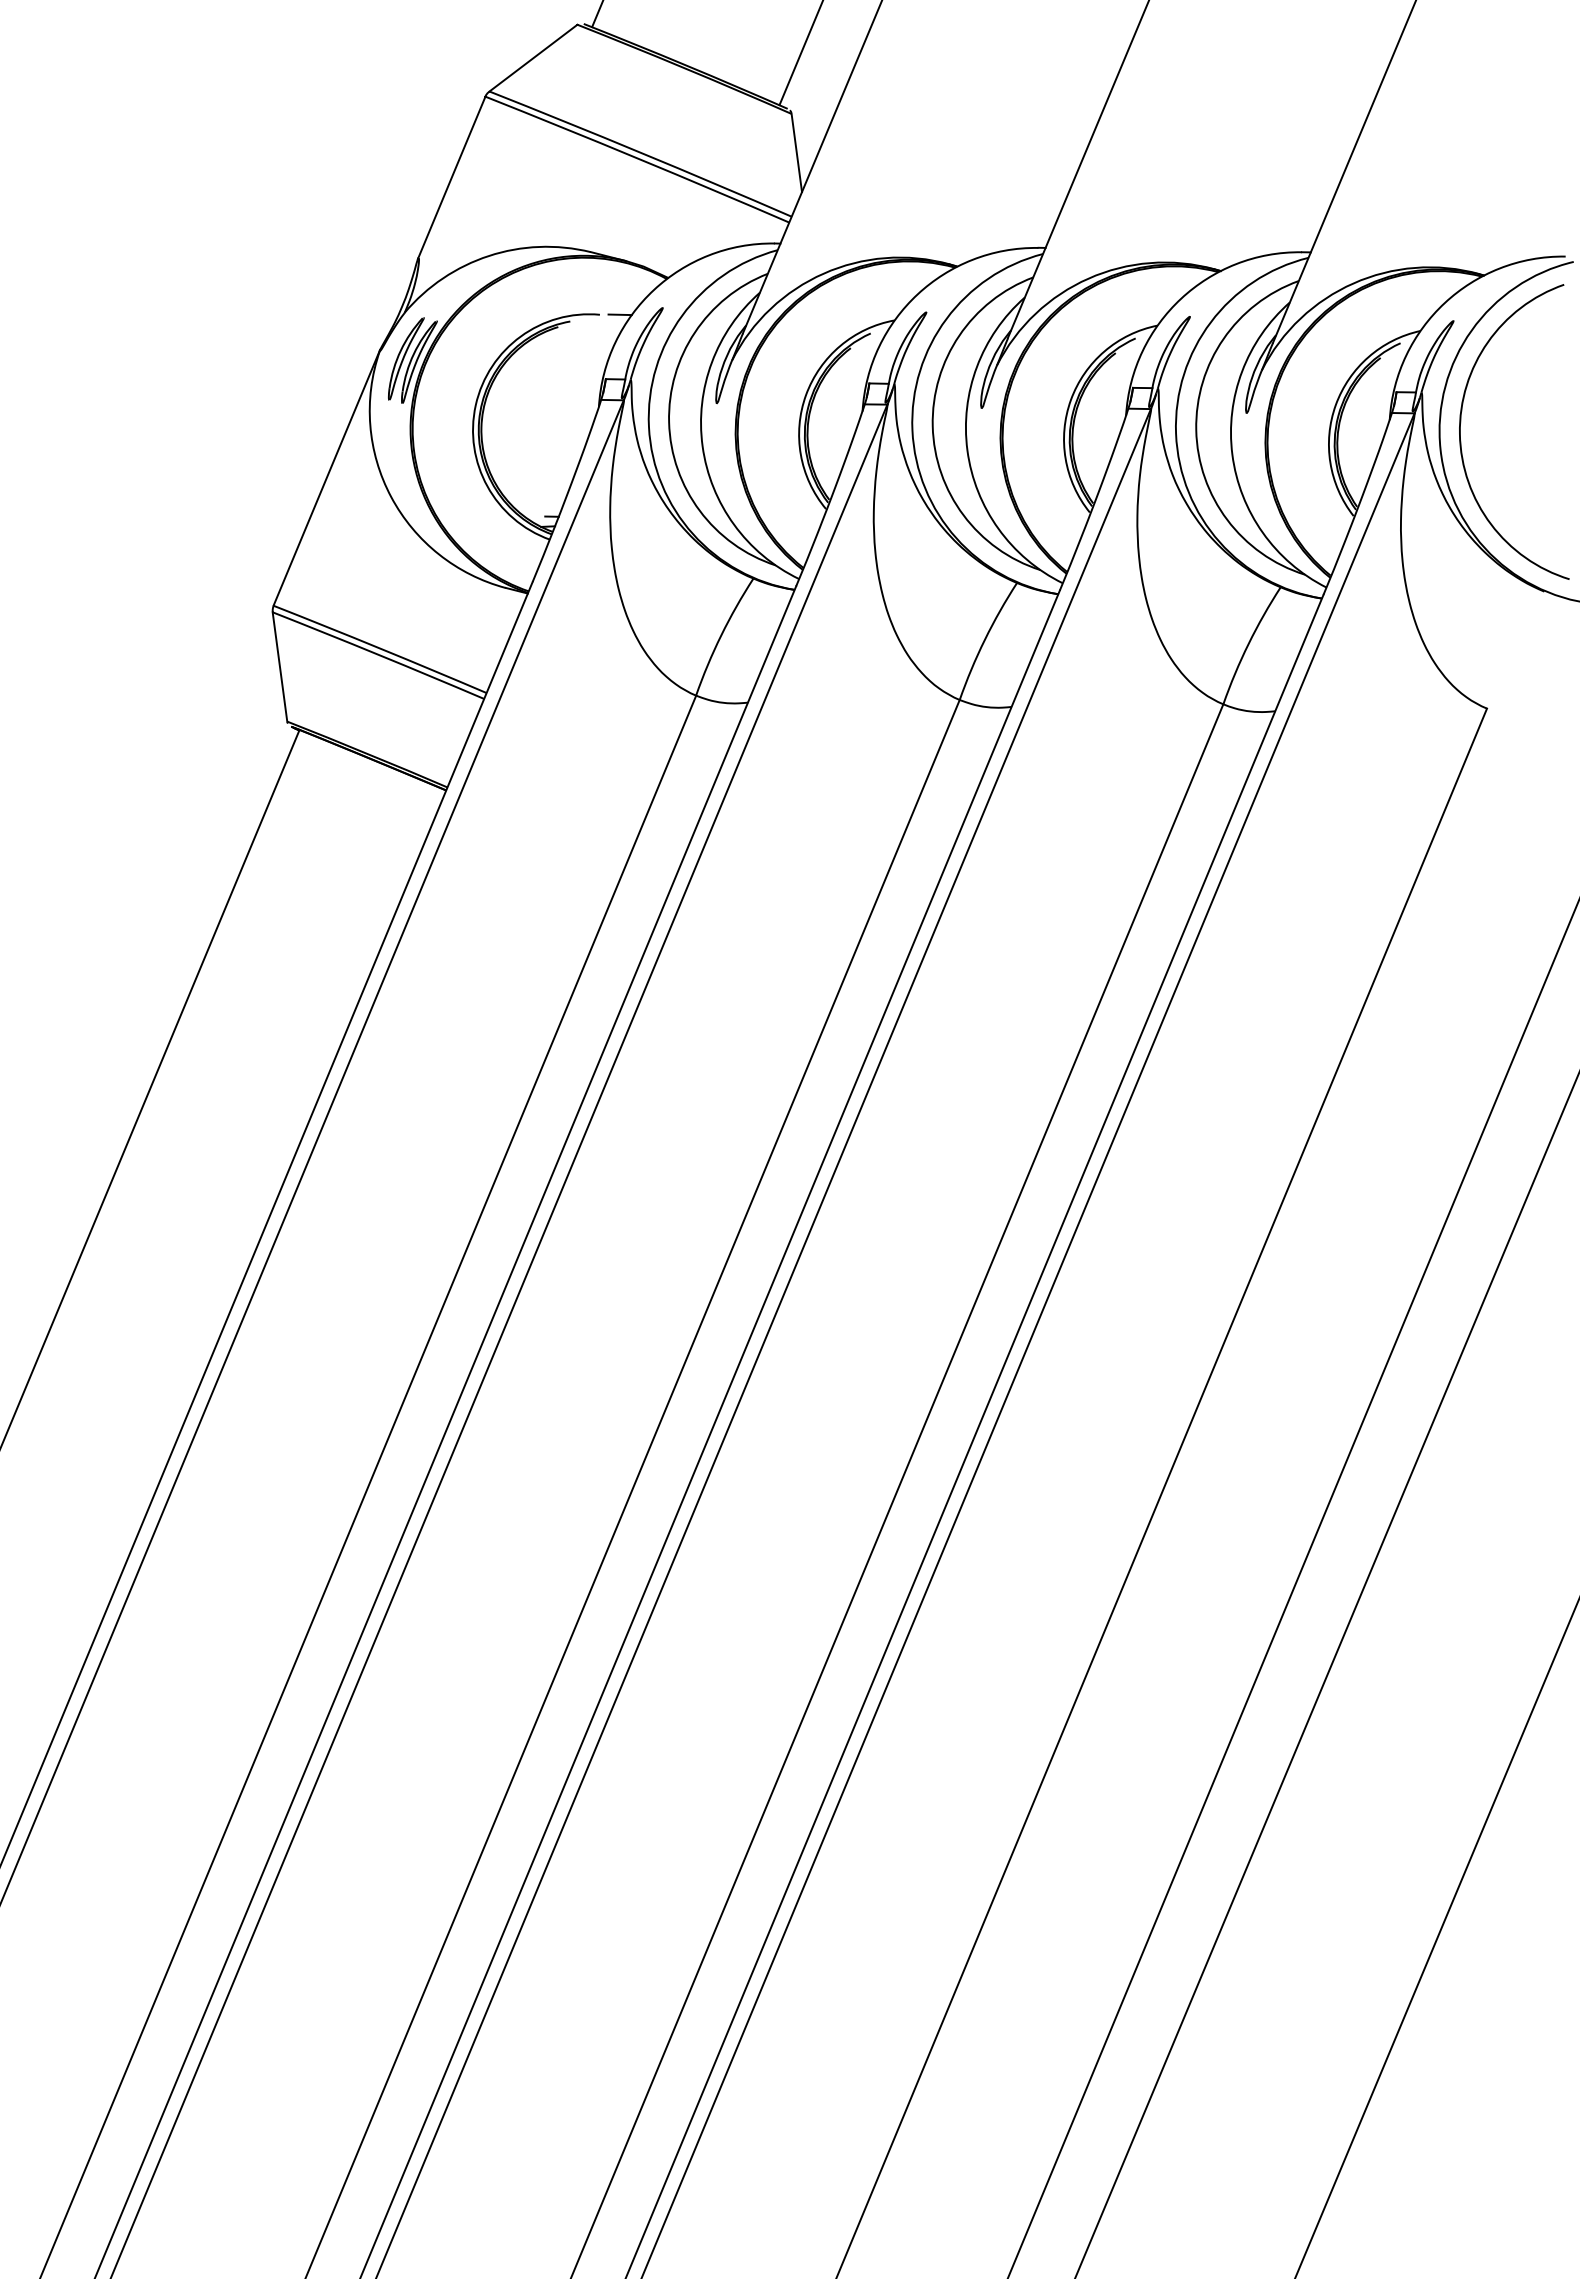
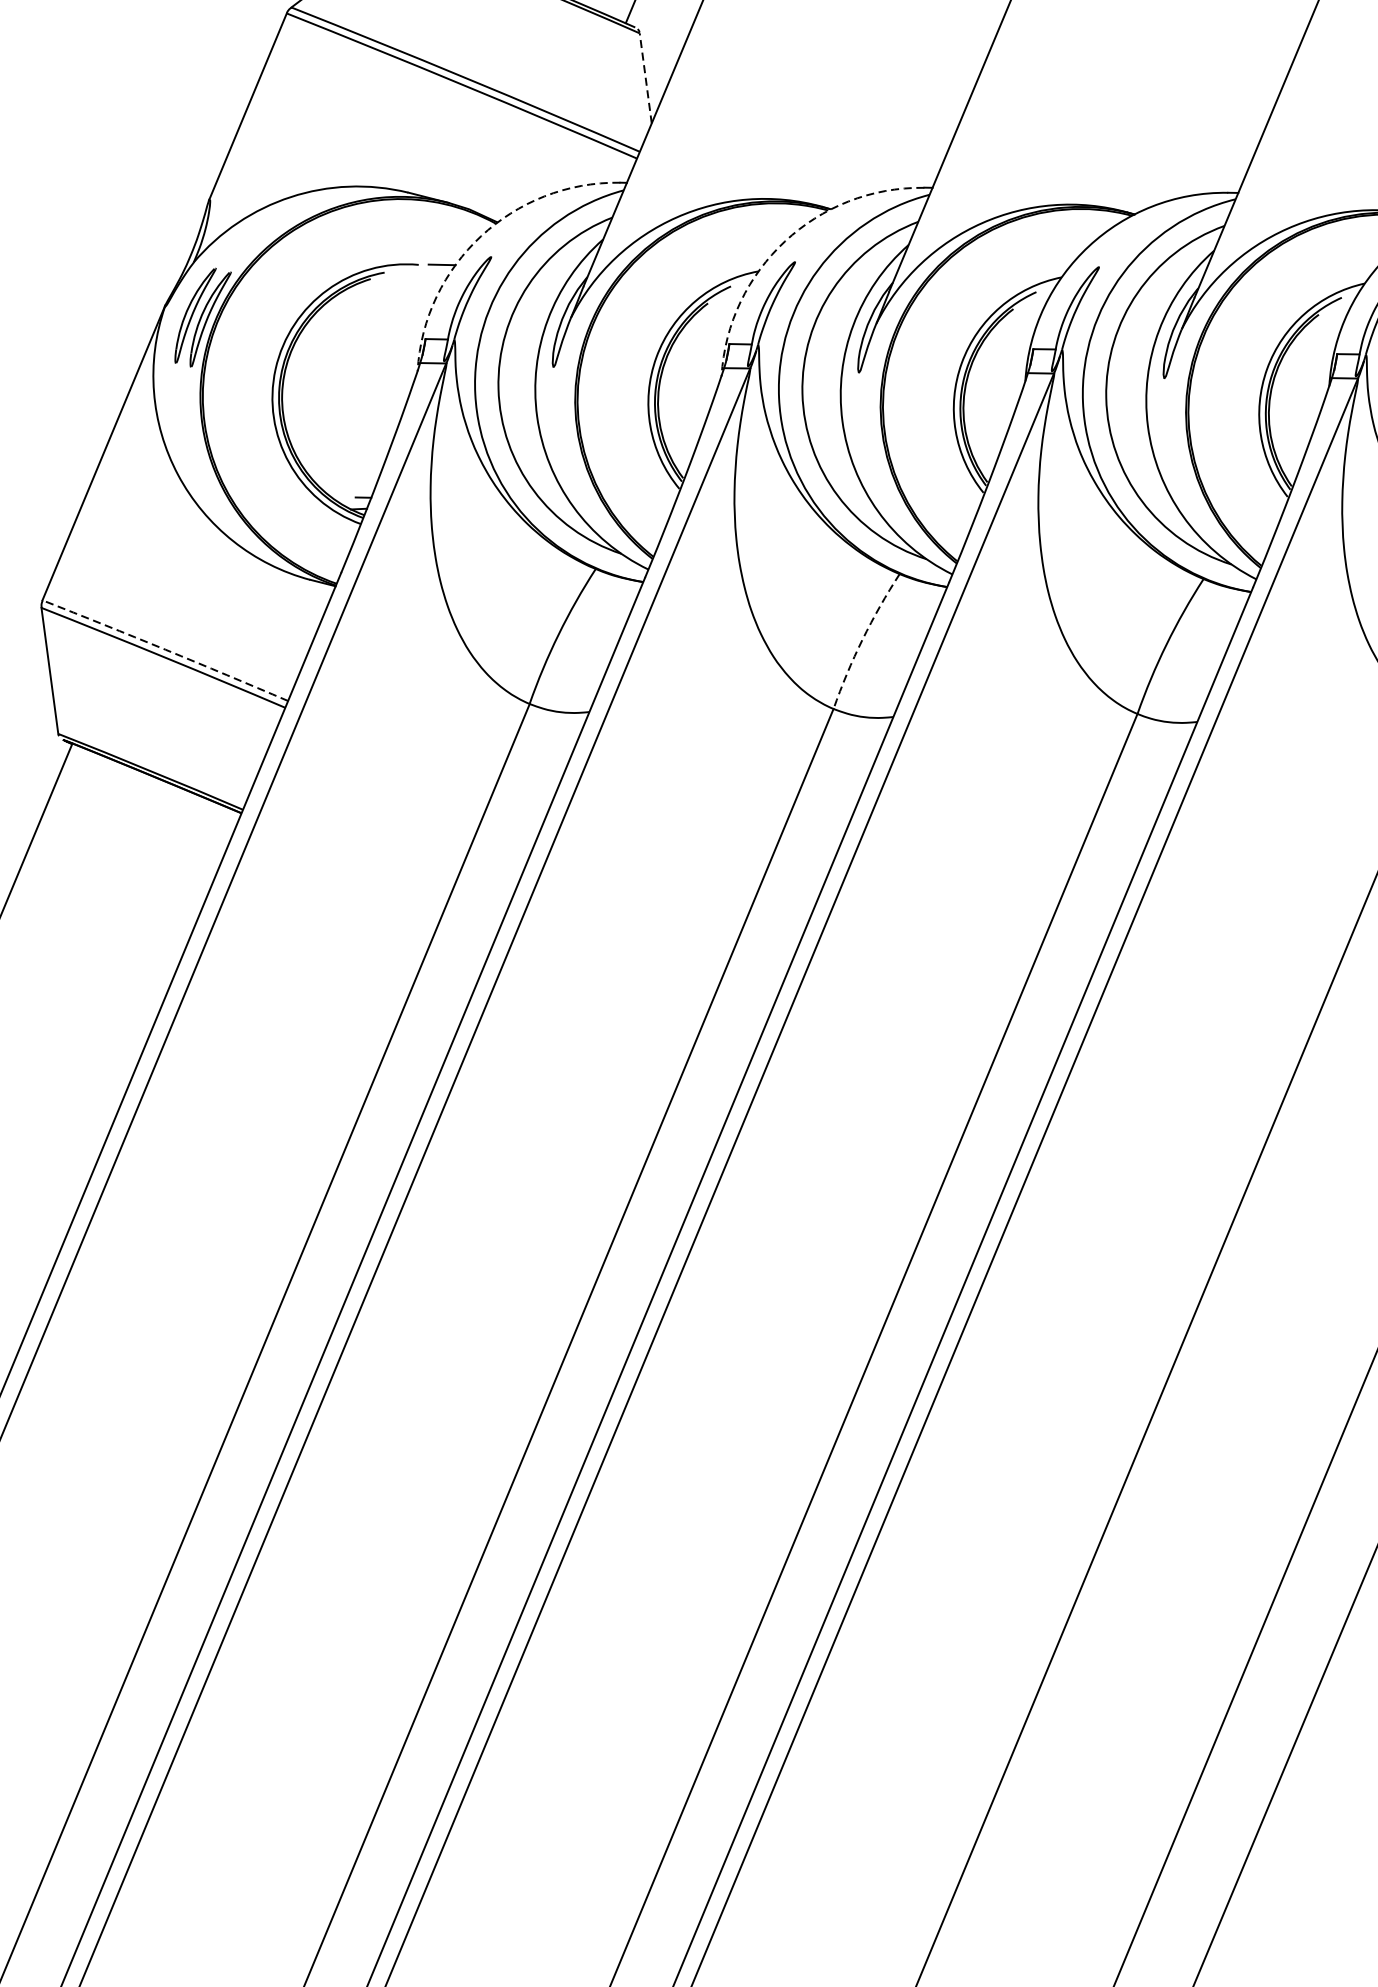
line: (796, 152) -> (645, 77), solid -> dashed
arc: (654, 289) -> (481, 235), solid -> dashed
arc: (917, 294) -> (784, 241), solid -> dashed
arc: (984, 639) -> (862, 639), solid -> dashed
arc: (380, 648) -> (165, 649), solid -> dashed

